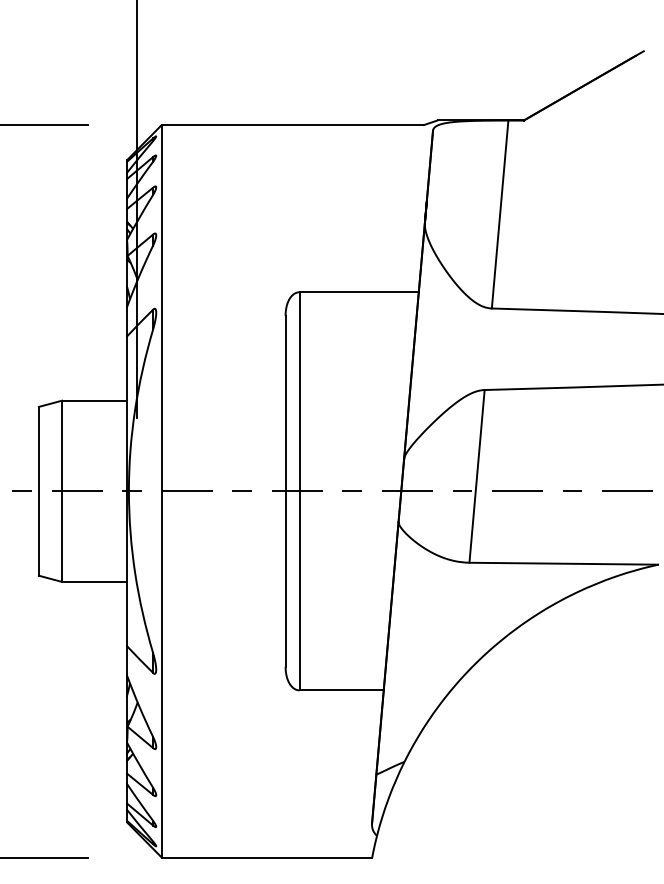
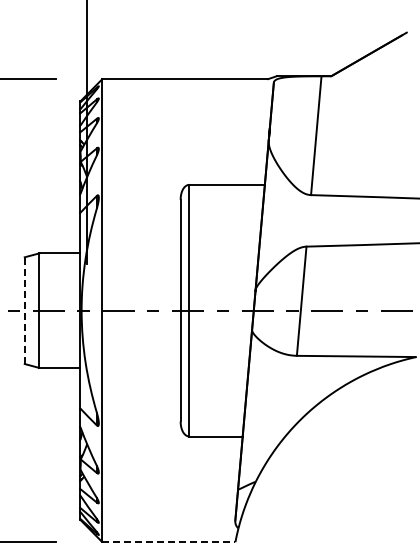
line: (38, 491) -> (24, 310), solid -> dashed
line: (266, 858) -> (168, 542), solid -> dashed

